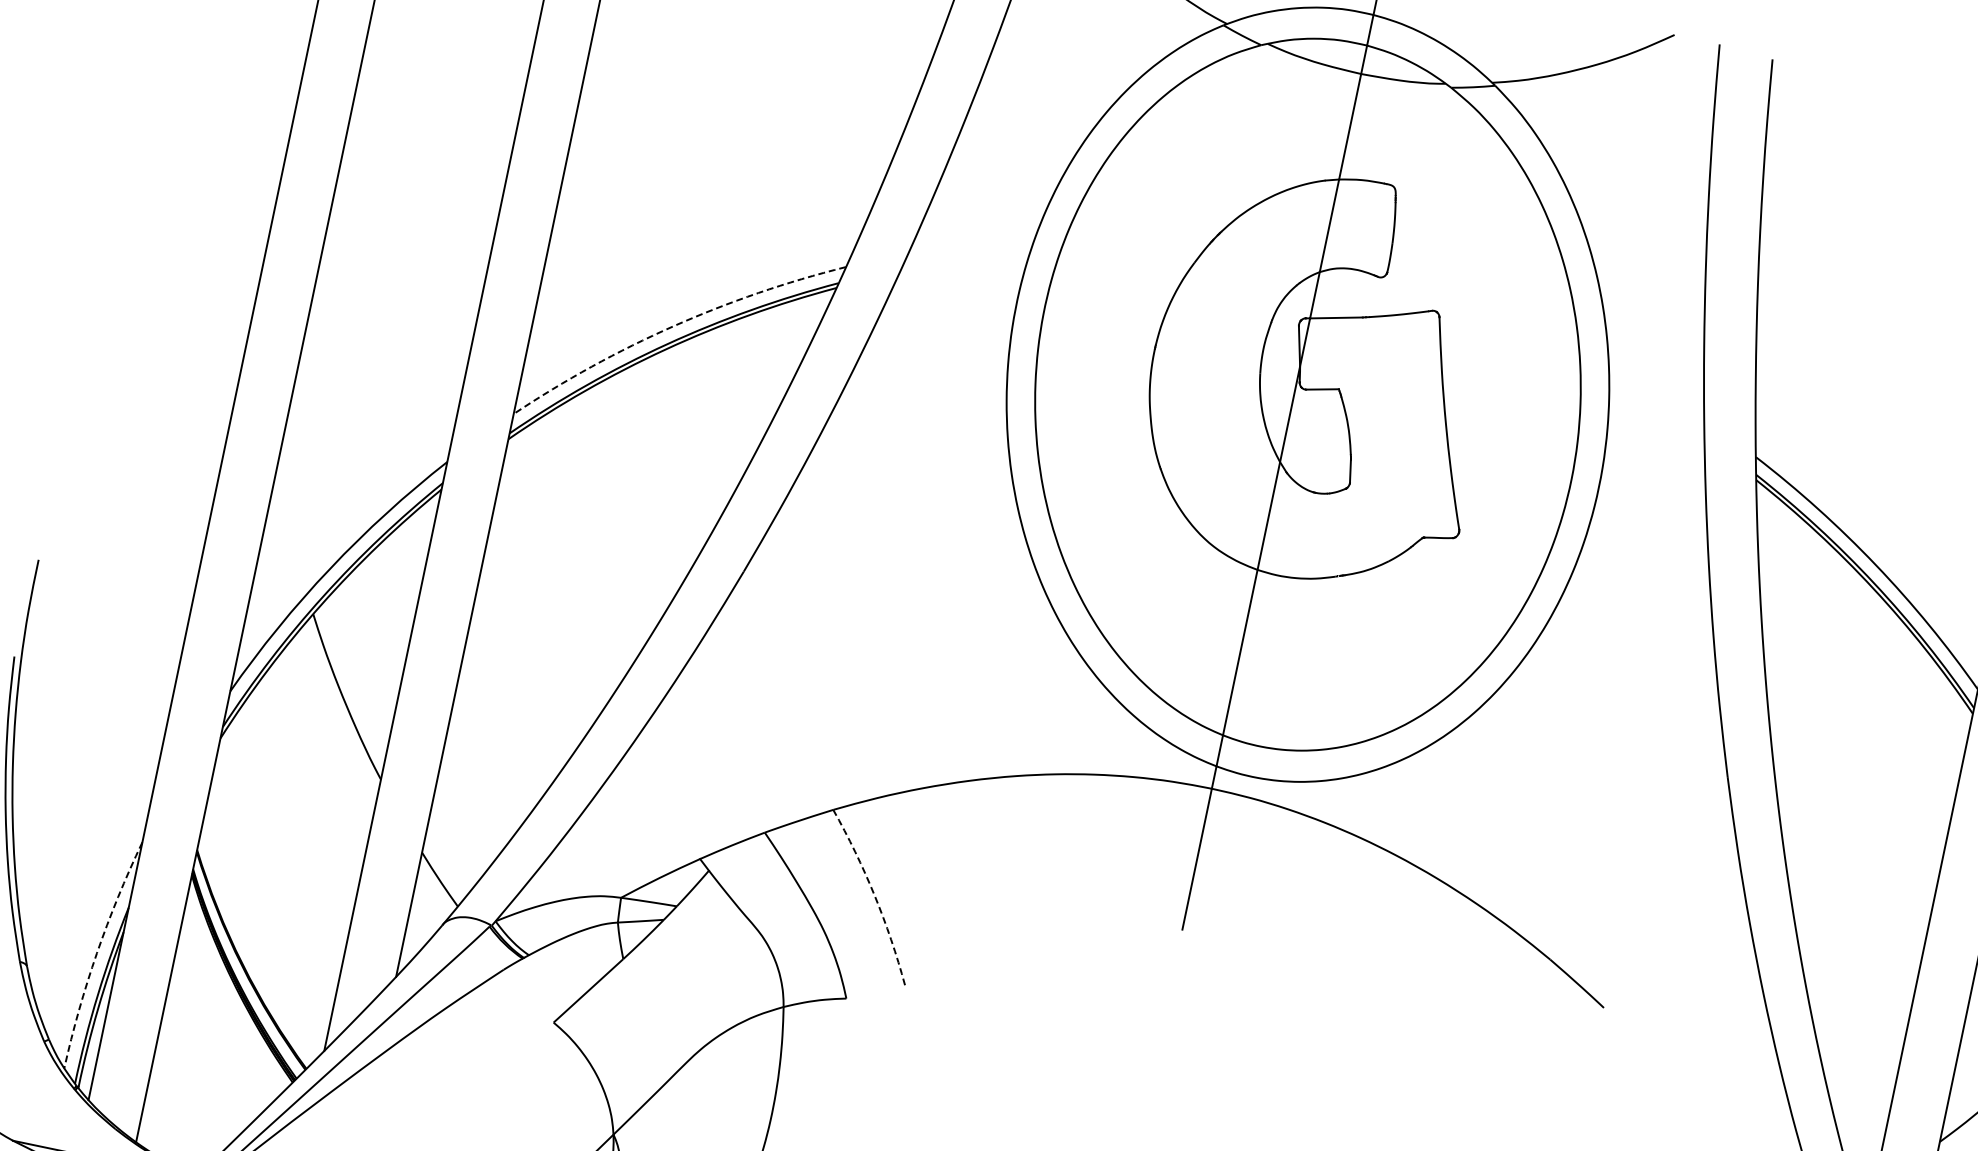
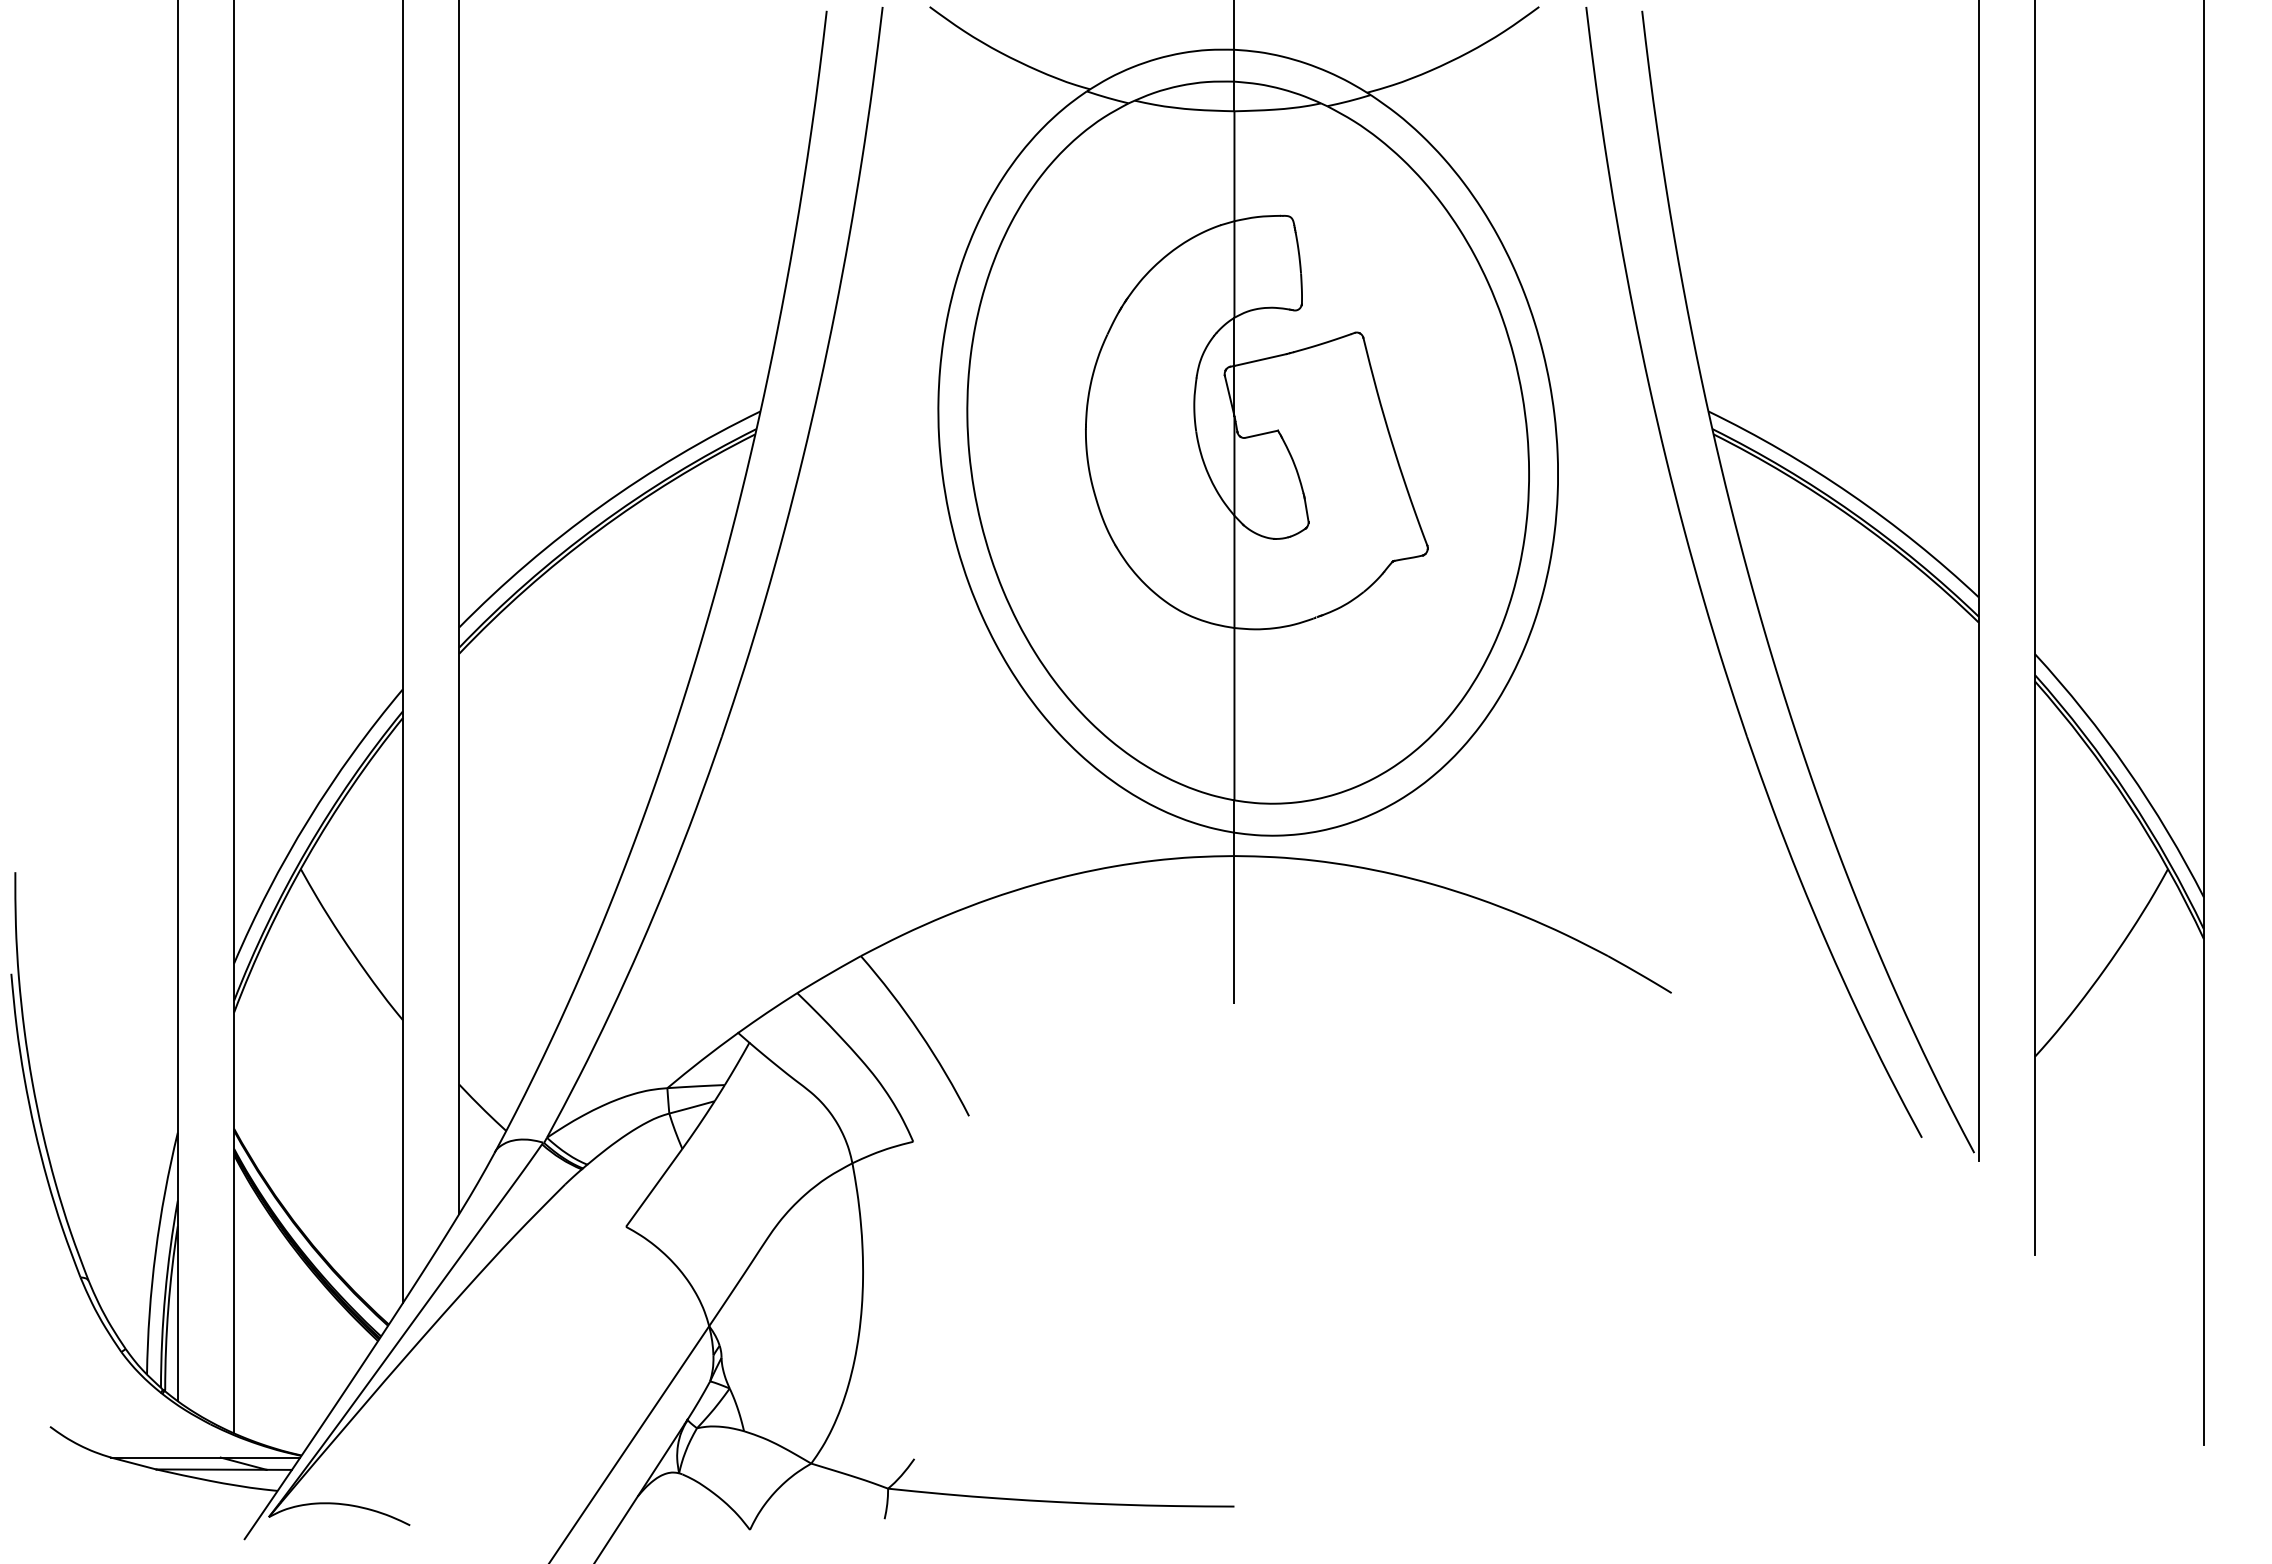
arc: (673, 326) -> (600, 506), dashed -> solid
arc: (874, 894) -> (919, 1032), dashed -> solid
arc: (96, 952) -> (155, 1252), dashed -> solid

